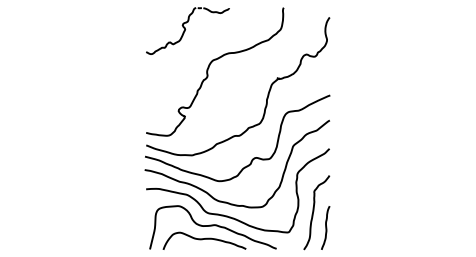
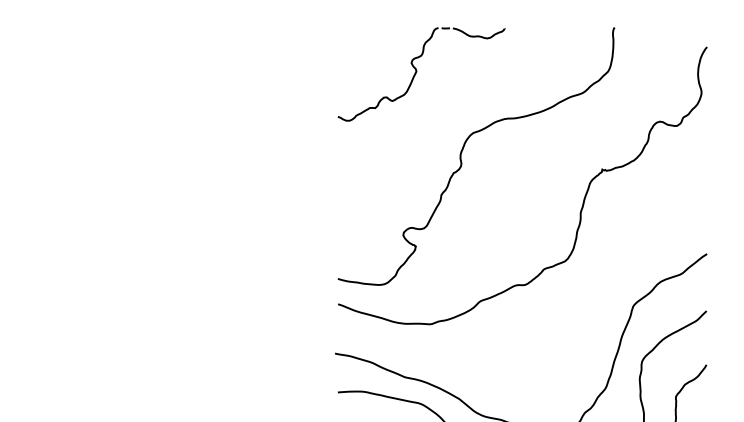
curve: (252, 158) -> (551, 330), removed

